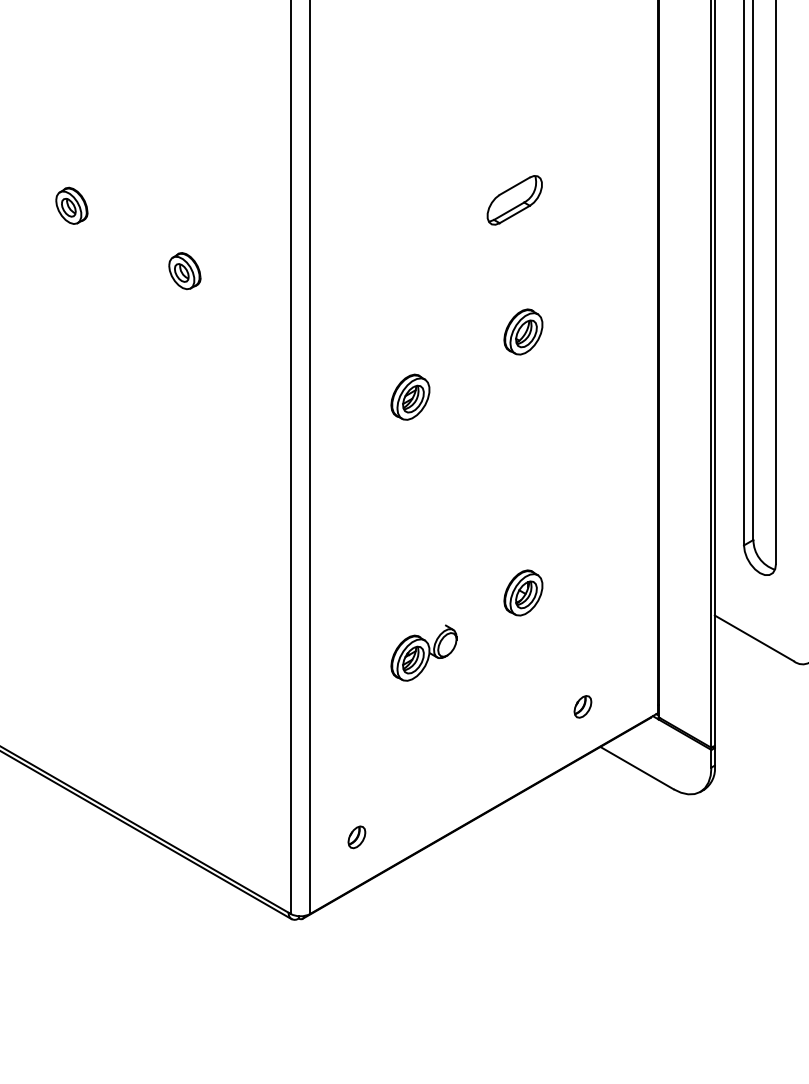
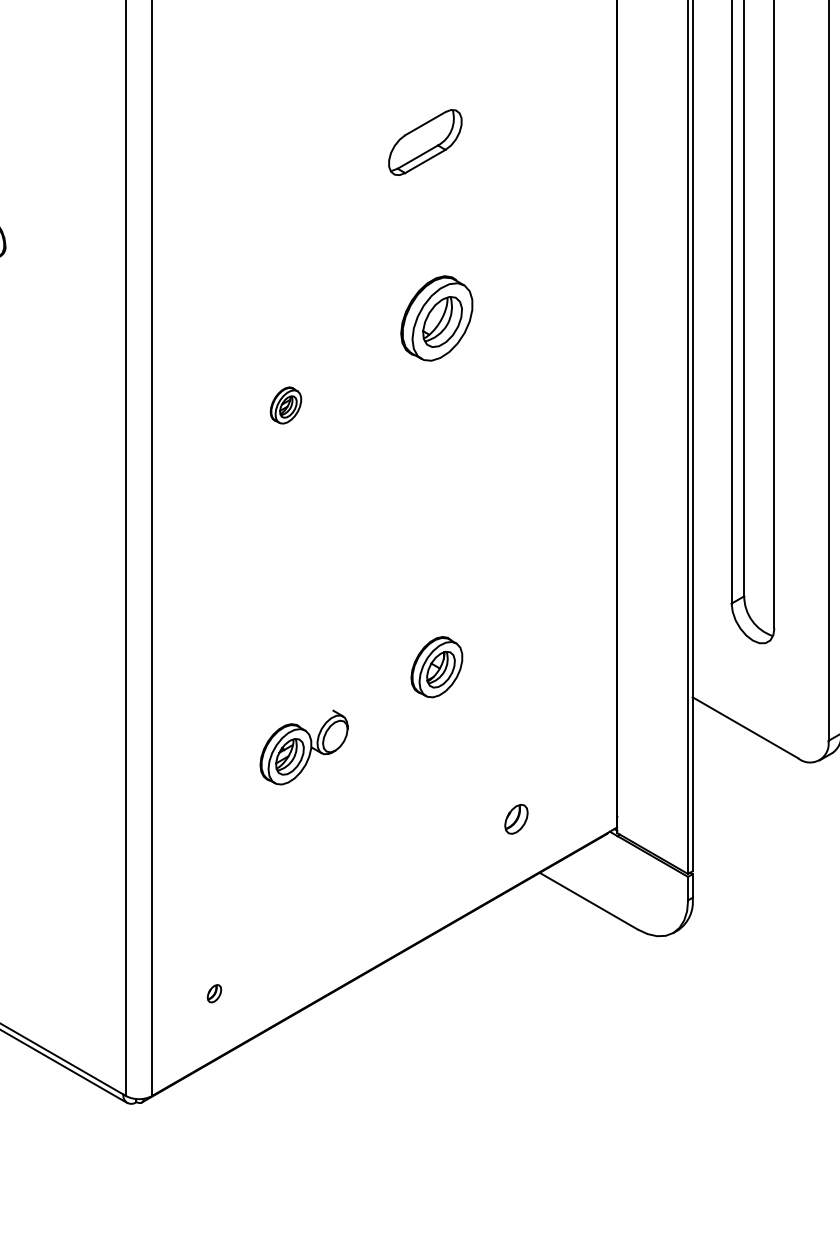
part: (523, 331) -> (437, 317), size x1.4
part: (410, 396) -> (286, 404), size x0.6
part: (356, 837) -> (213, 993), size x0.6

